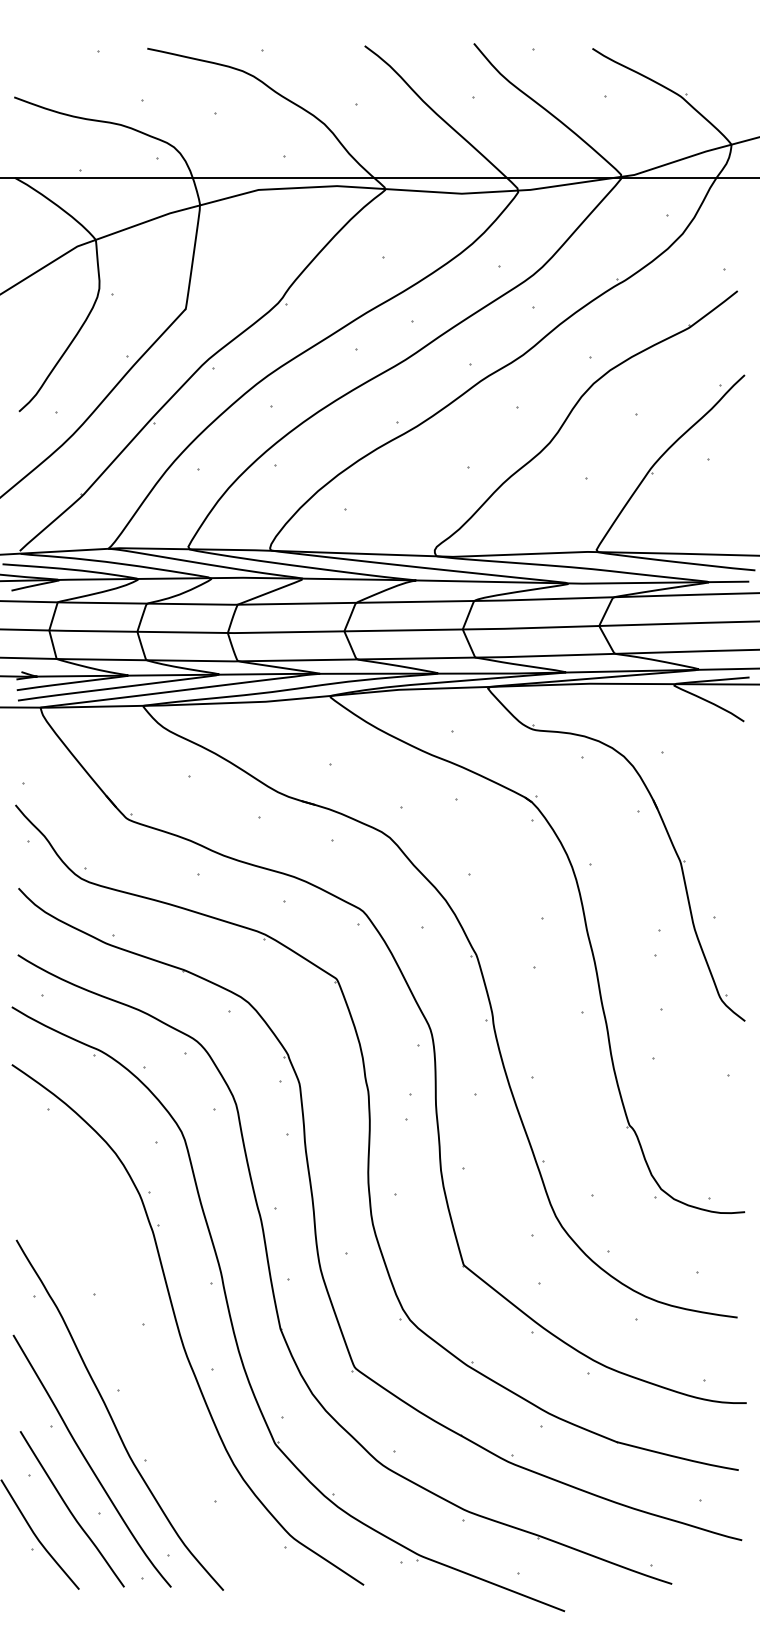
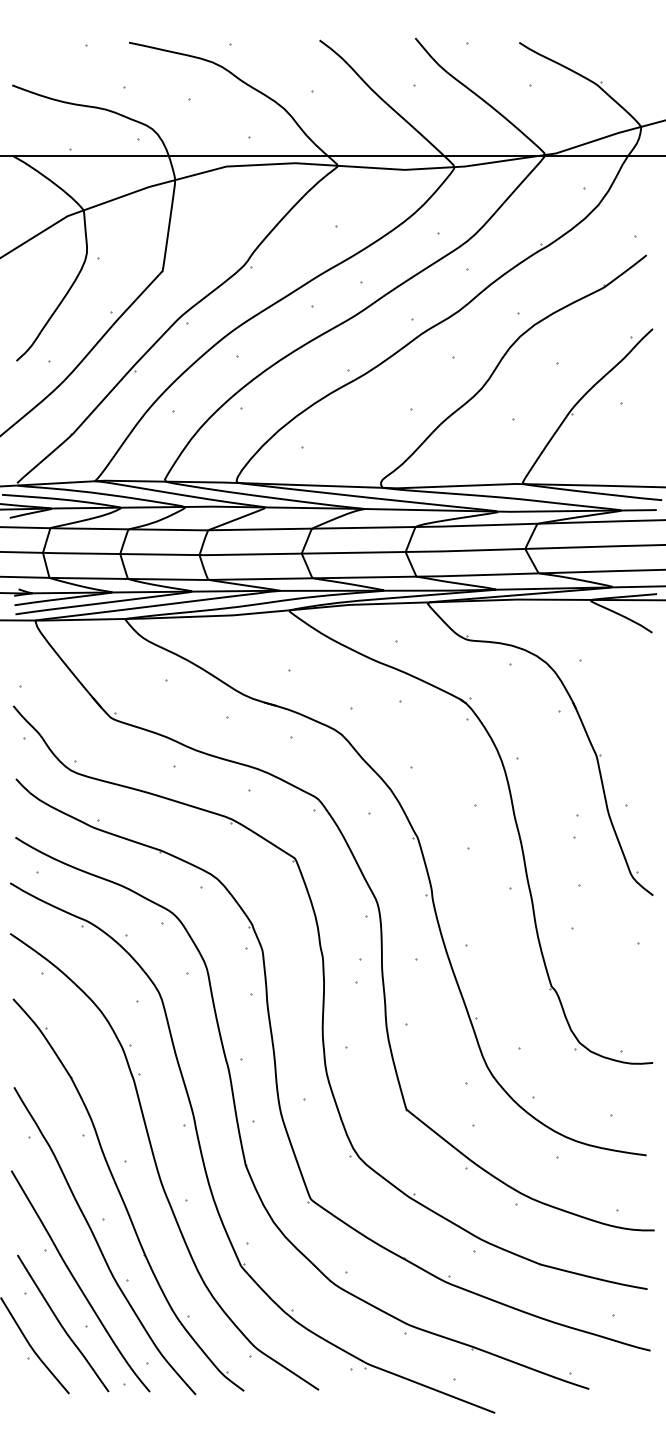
part: (139, 1363) -> (122, 1195), added

